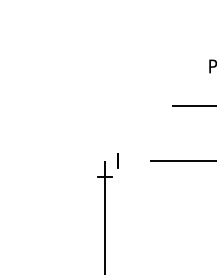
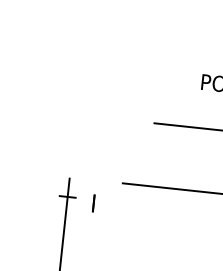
line: (117, 160) -> (93, 203), moved

